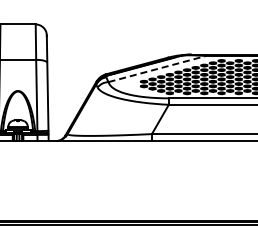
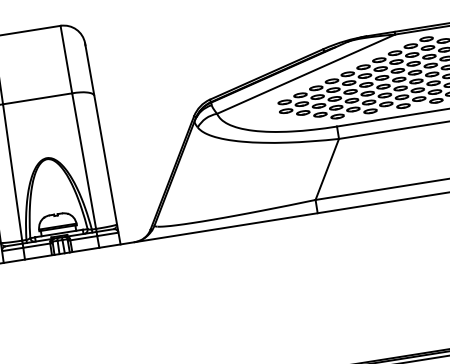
line: (157, 68) -> (306, 73), dashed -> solid

